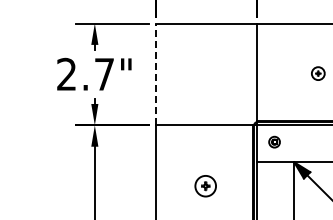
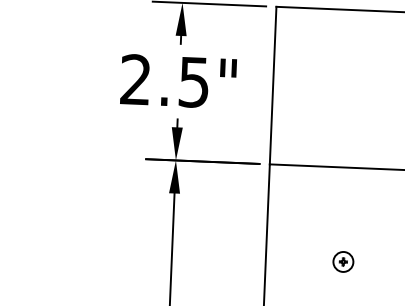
text: (104, 74) -> (194, 82), 2.7" -> 2.5"
line: (155, 74) -> (273, 85), dashed -> solid
part: (205, 186) -> (343, 262), size x0.62

